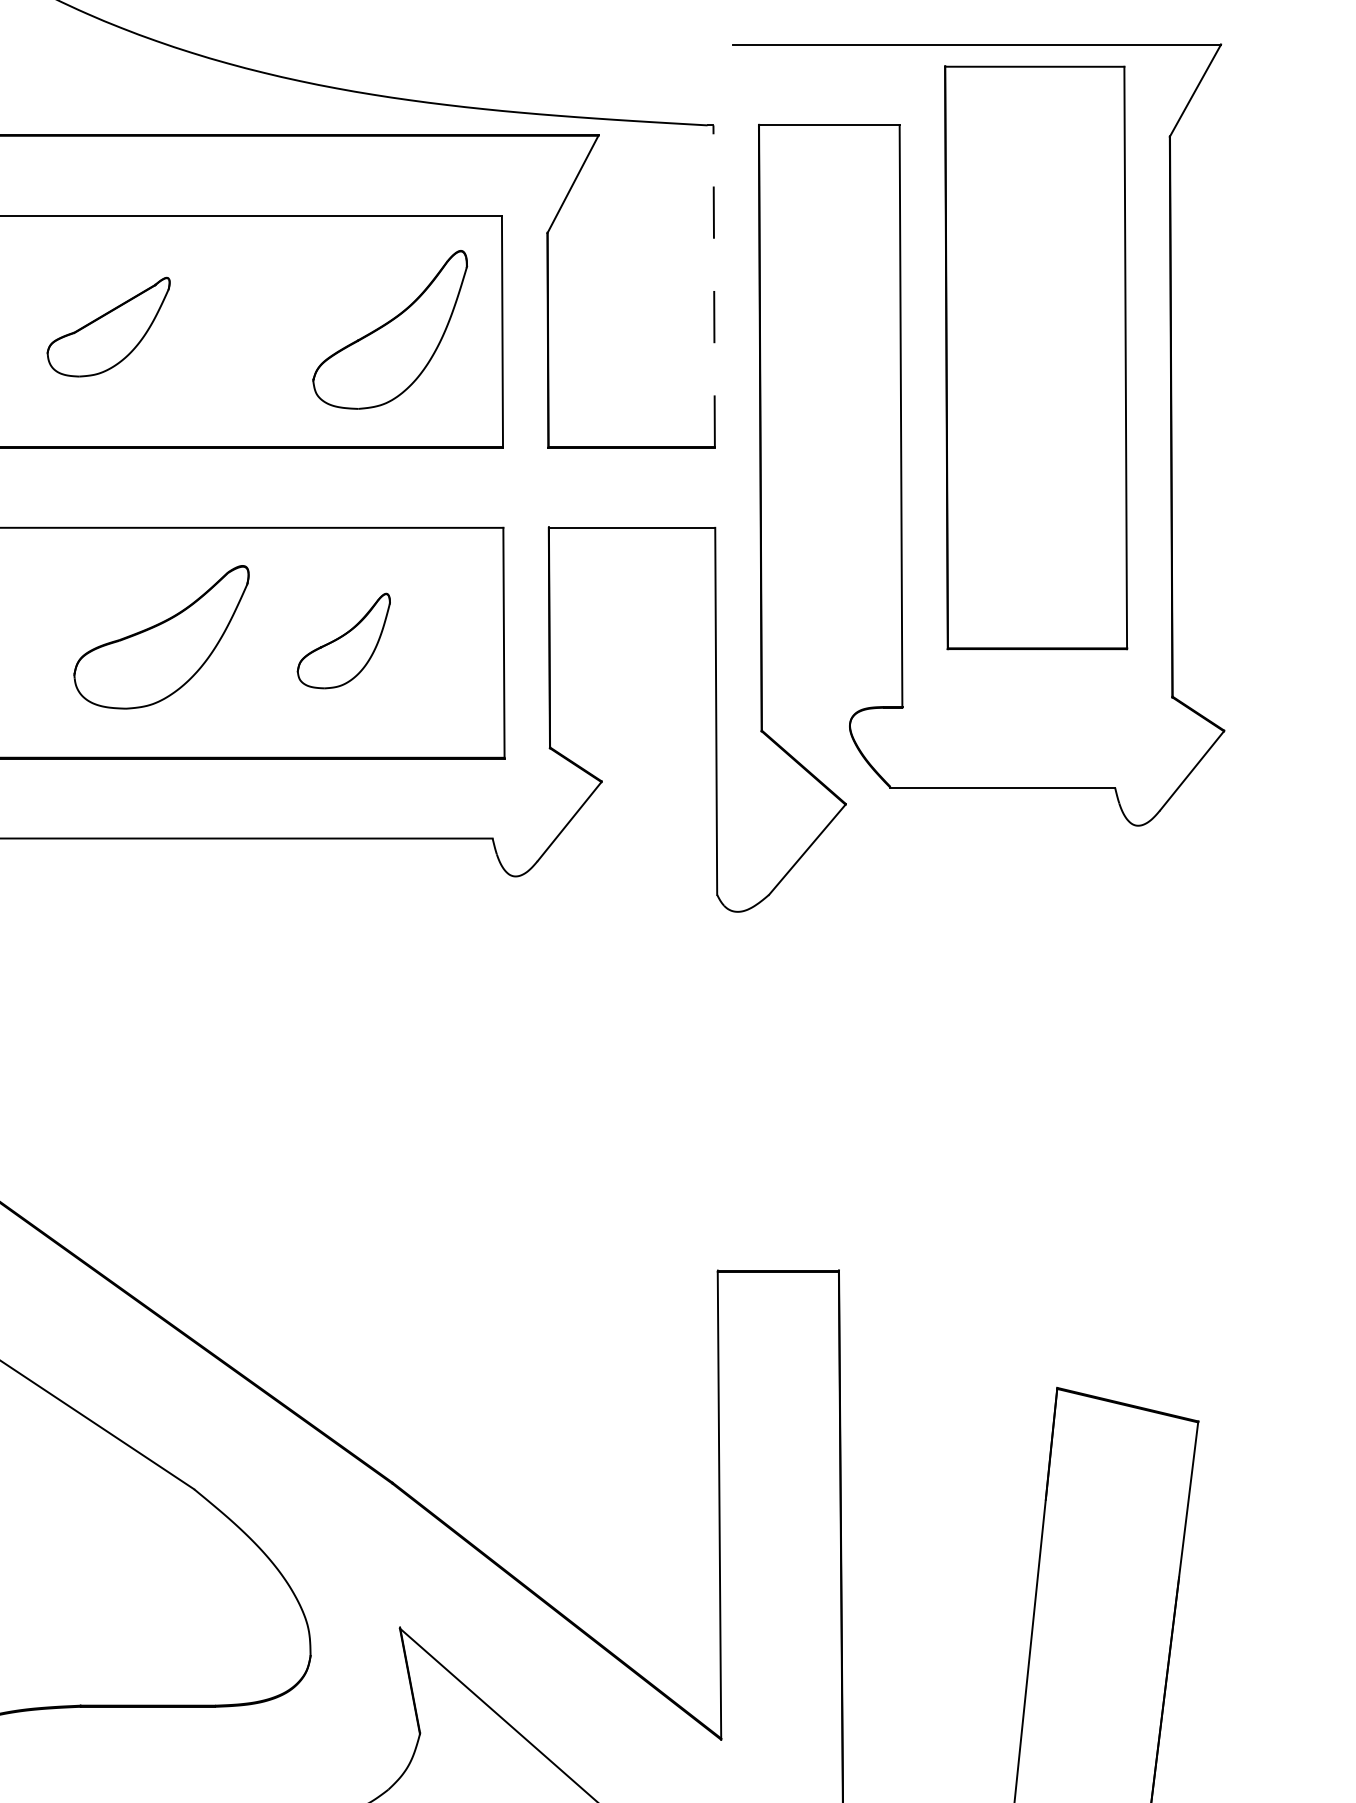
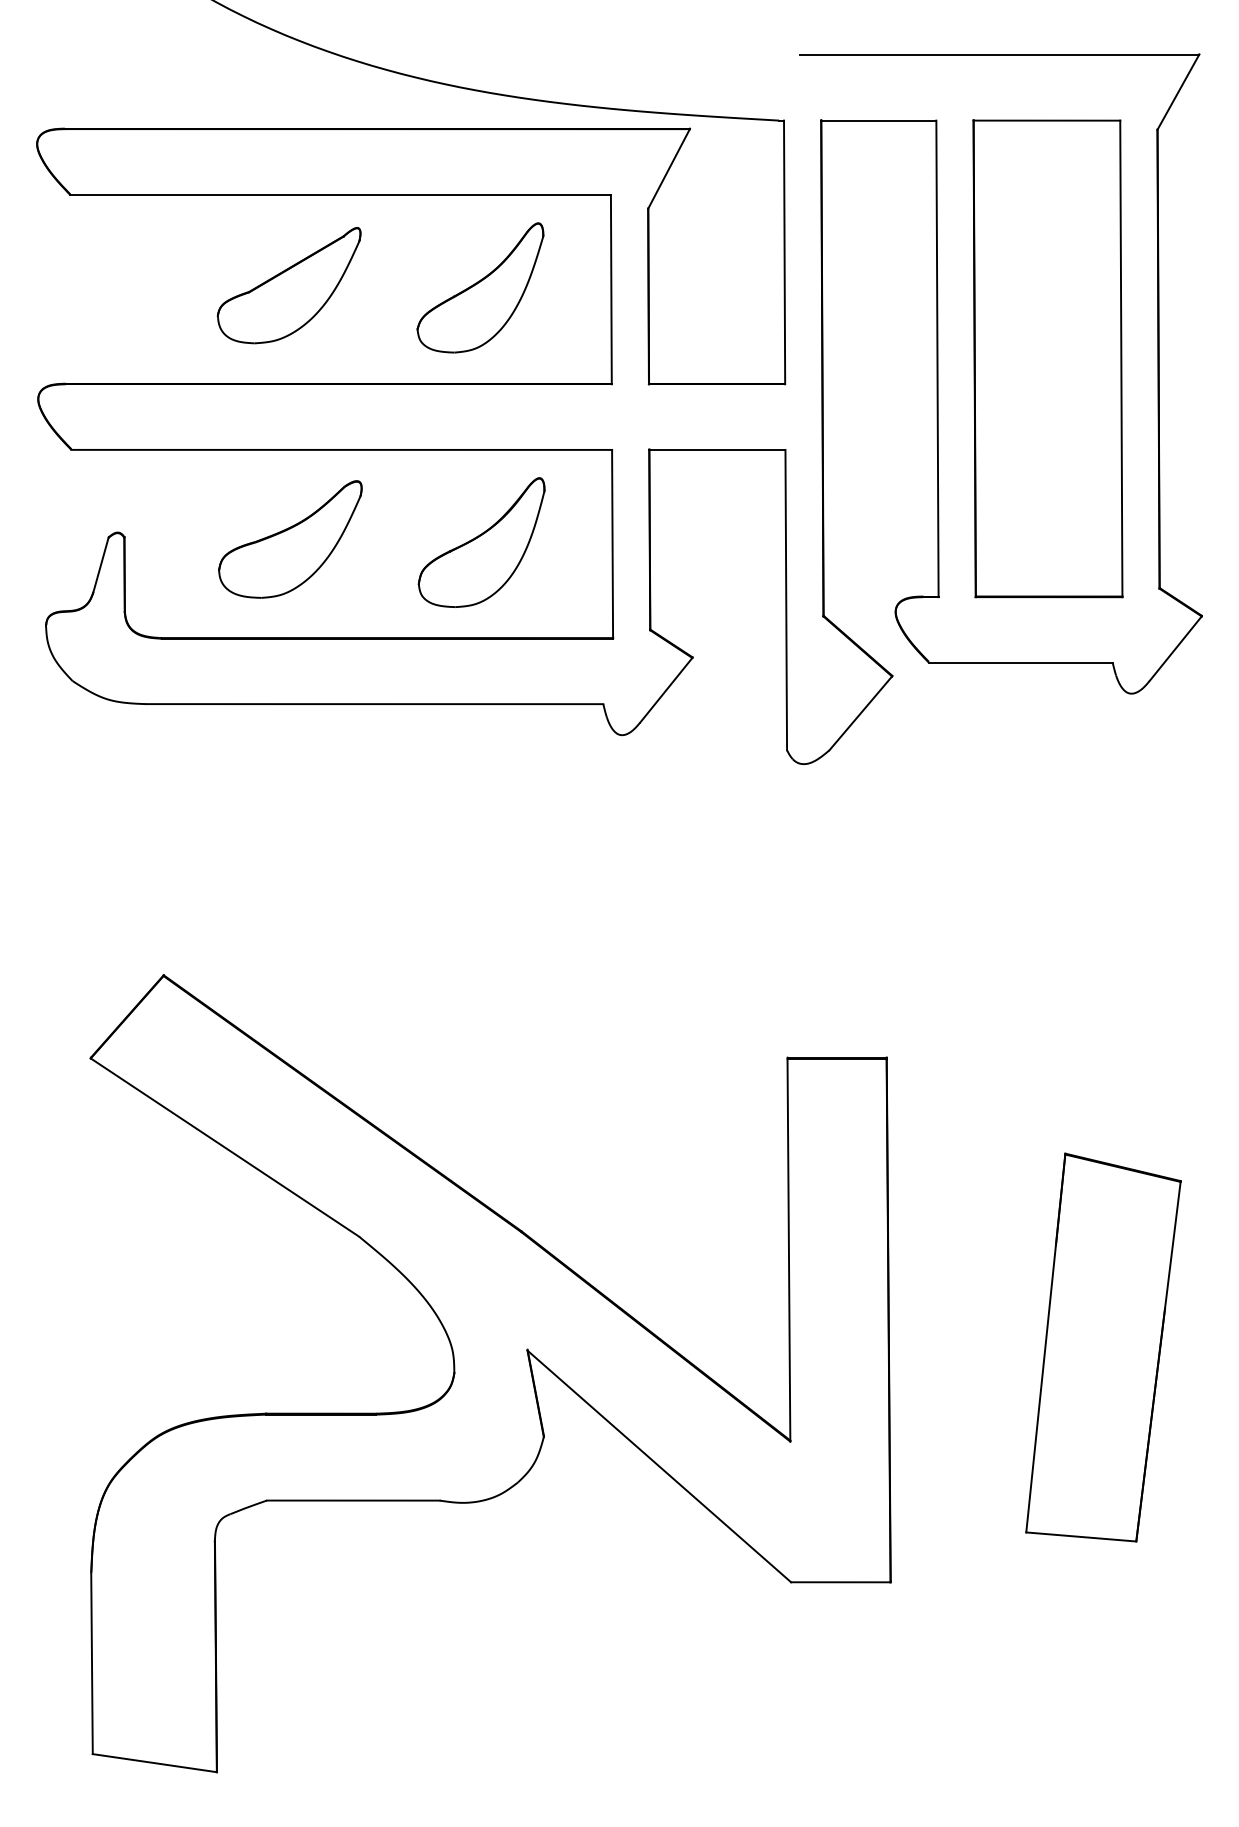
line: (714, 286) -> (784, 252), dashed -> solid
part: (107, 326) -> (288, 285), size x1.43
part: (390, 329) -> (480, 287), moved
part: (1035, 357) -> (1047, 358), moved
part: (161, 637) -> (290, 539), moved
part: (343, 640) -> (481, 542), size x1.67

